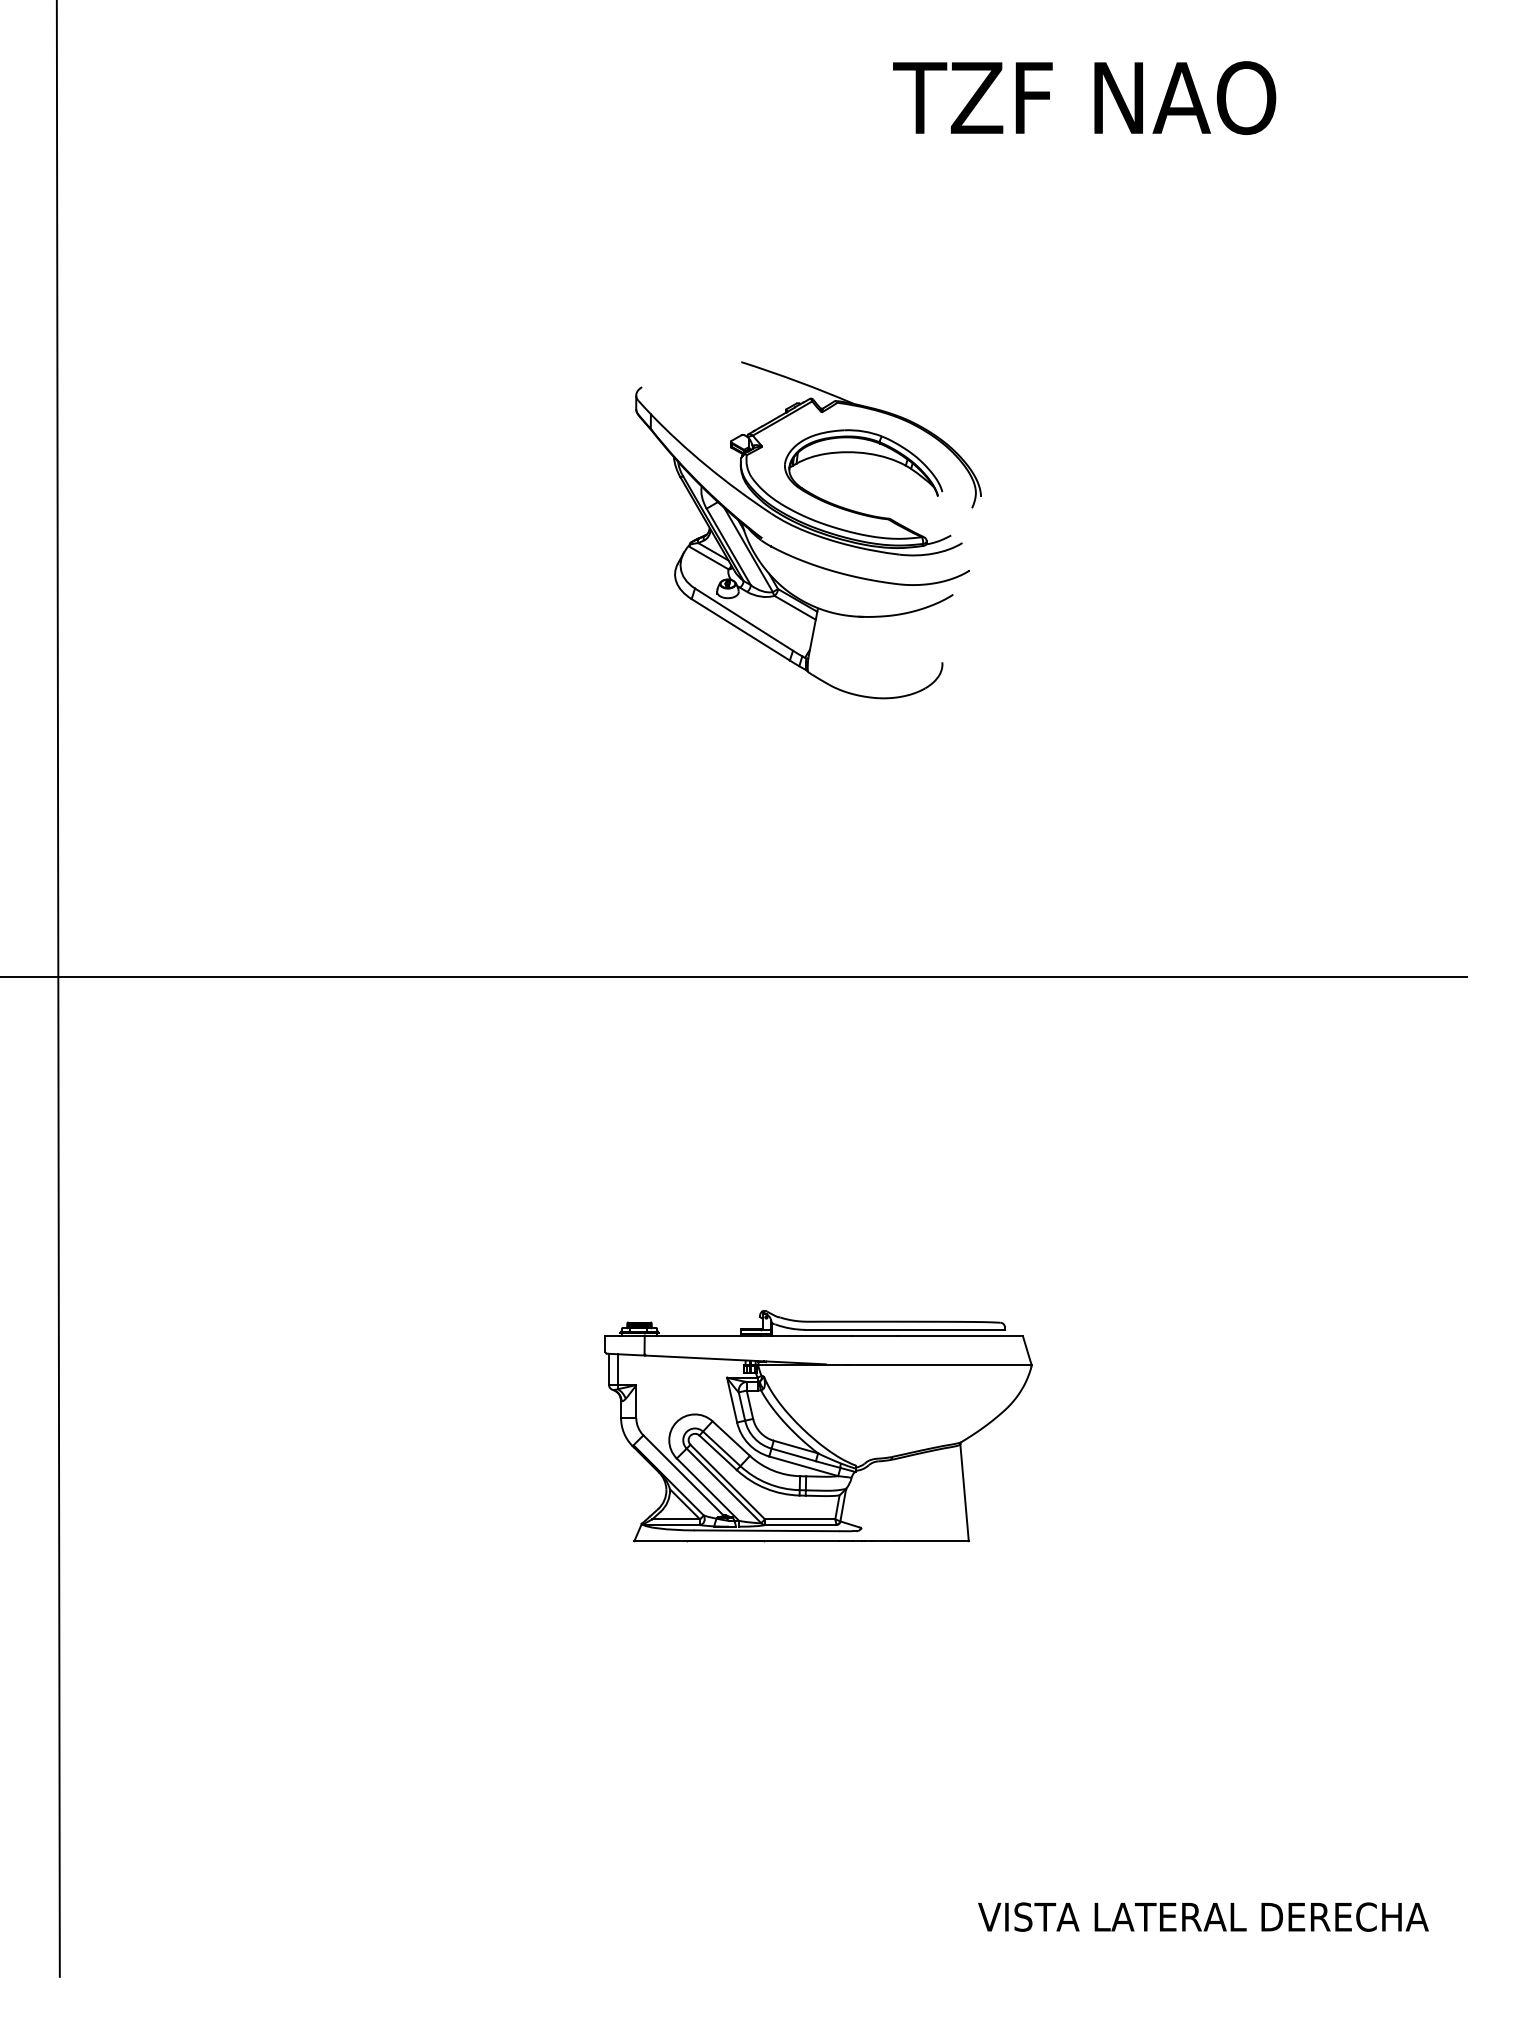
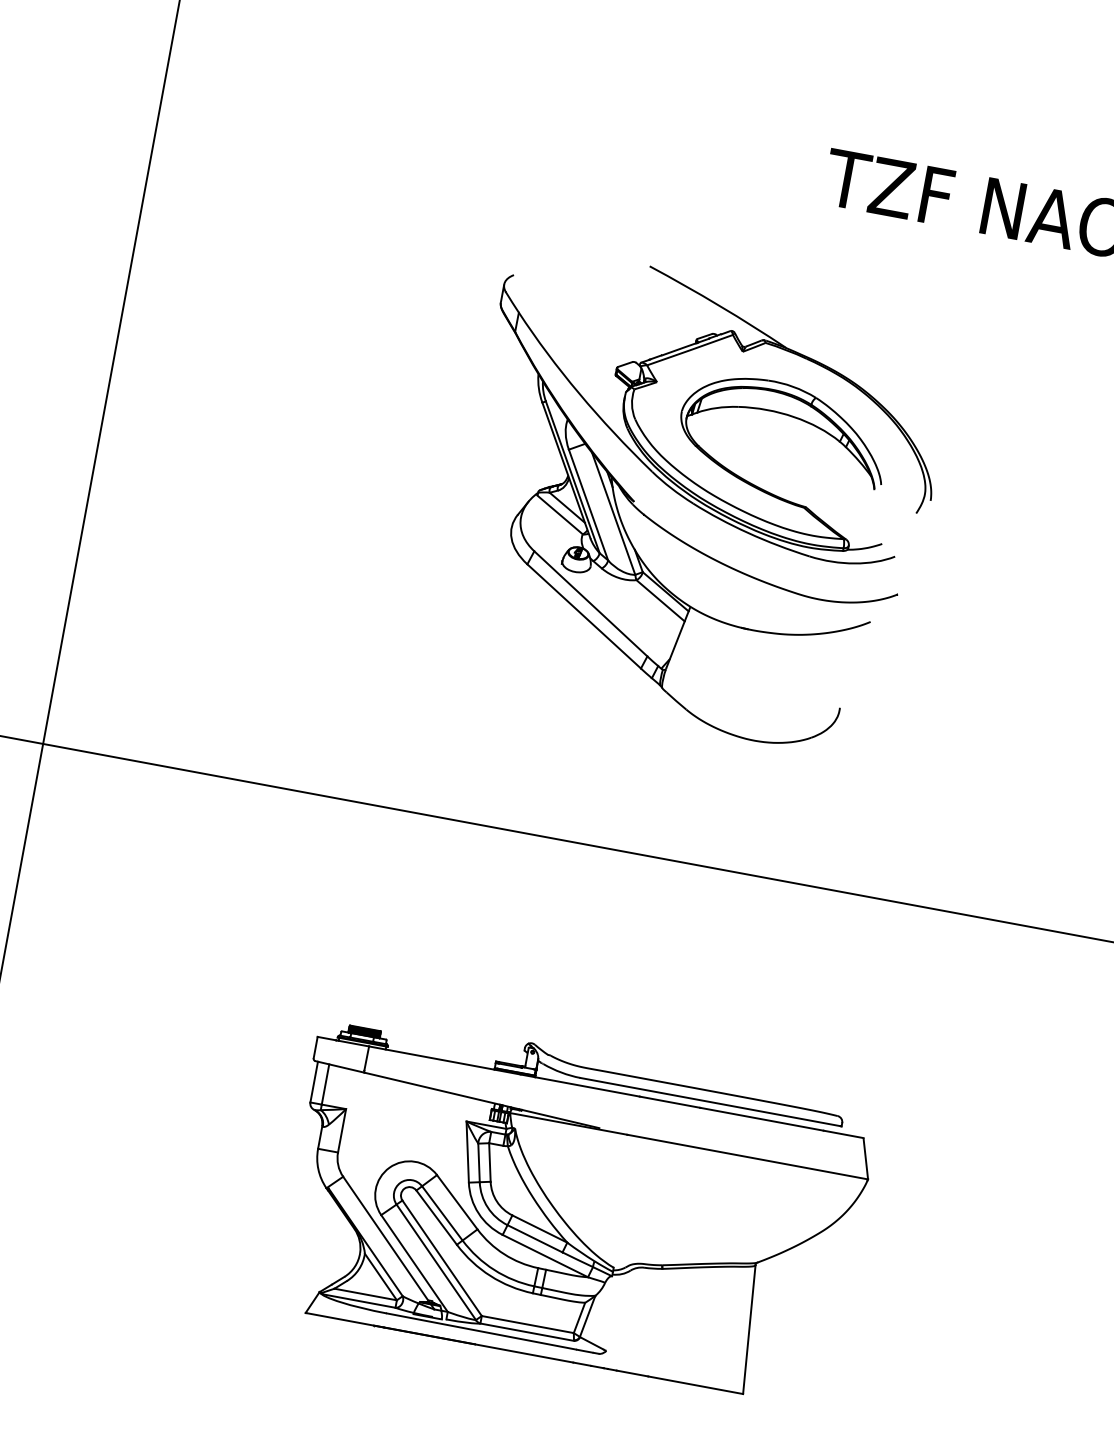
part: (808, 530) -> (696, 502), size x1.67
part: (818, 1426) -> (574, 1207), size x1.67

